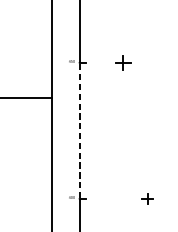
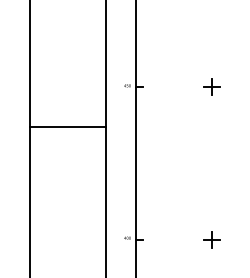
part: (122, 62) -> (211, 86), moved
line: (79, 130) -> (136, 163), dashed -> solid
part: (146, 198) -> (211, 239), size x1.43

